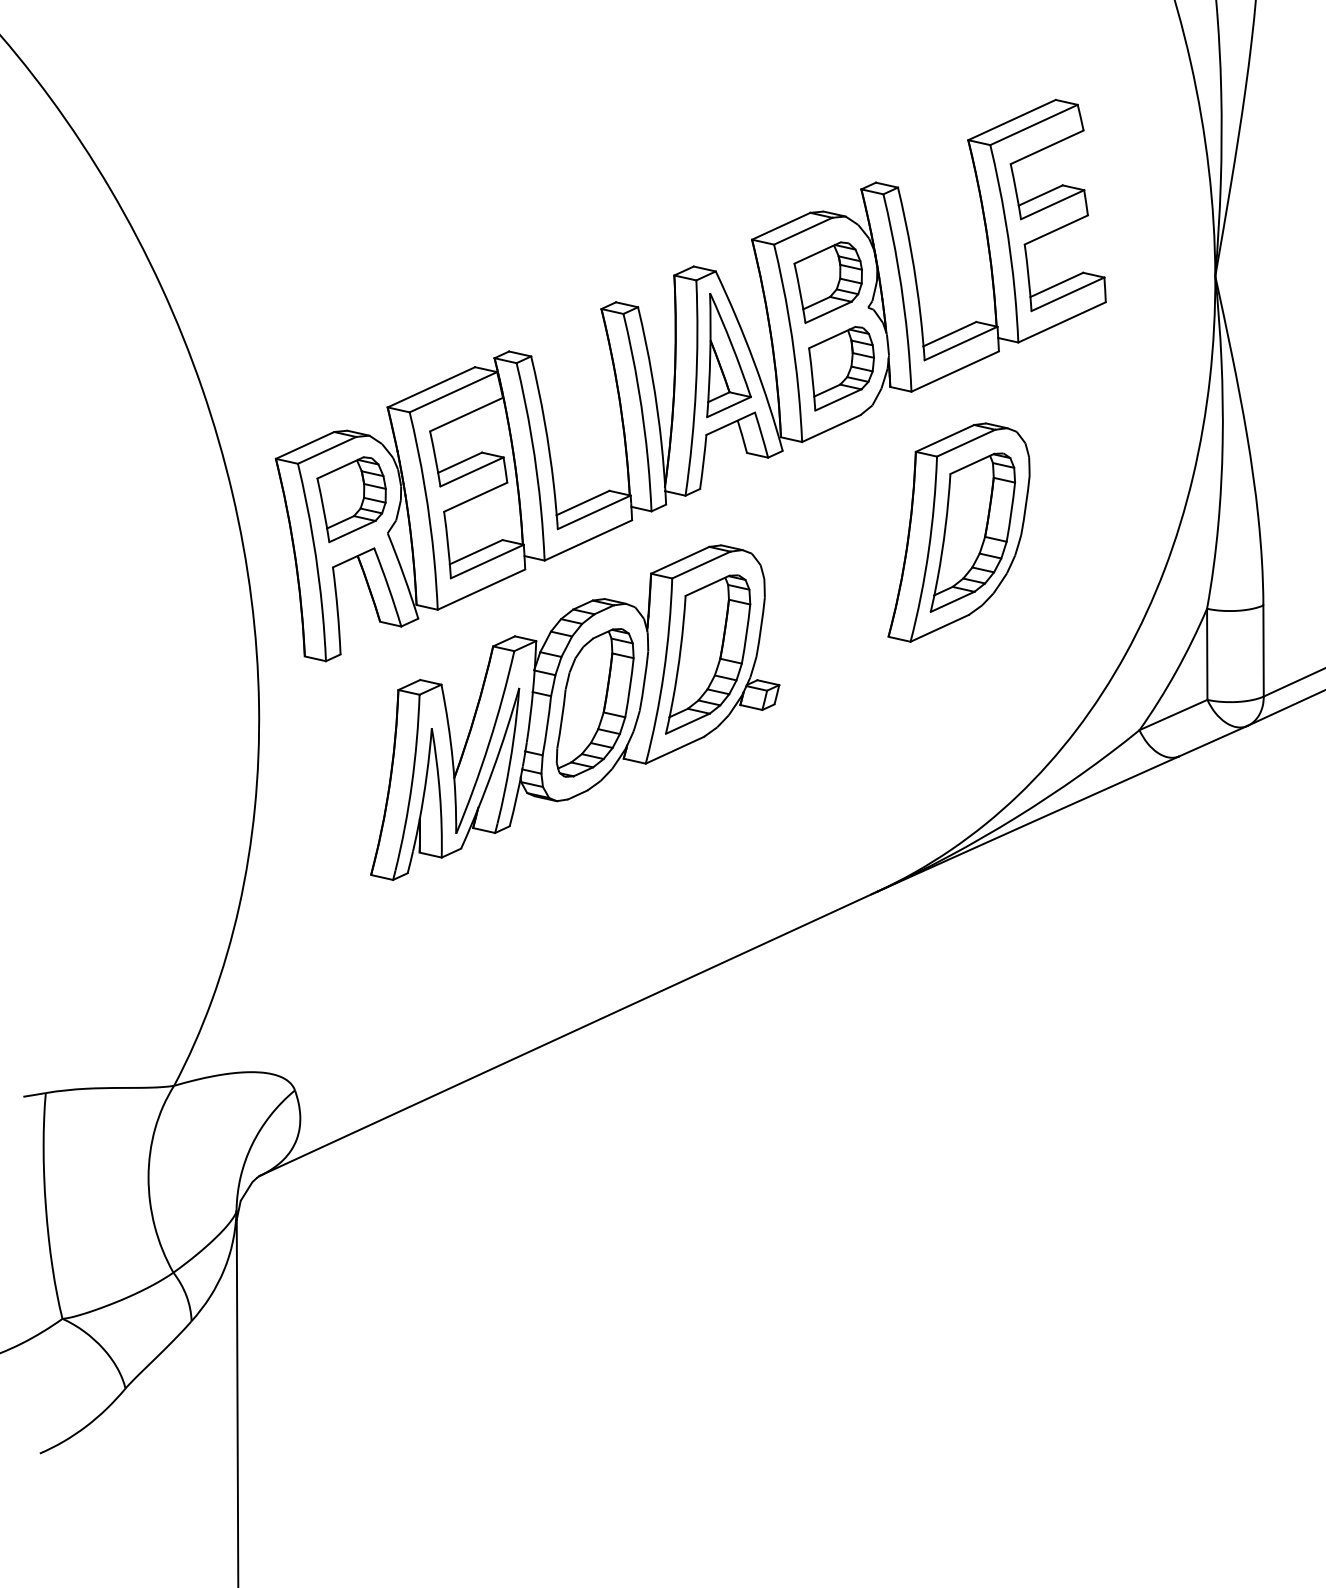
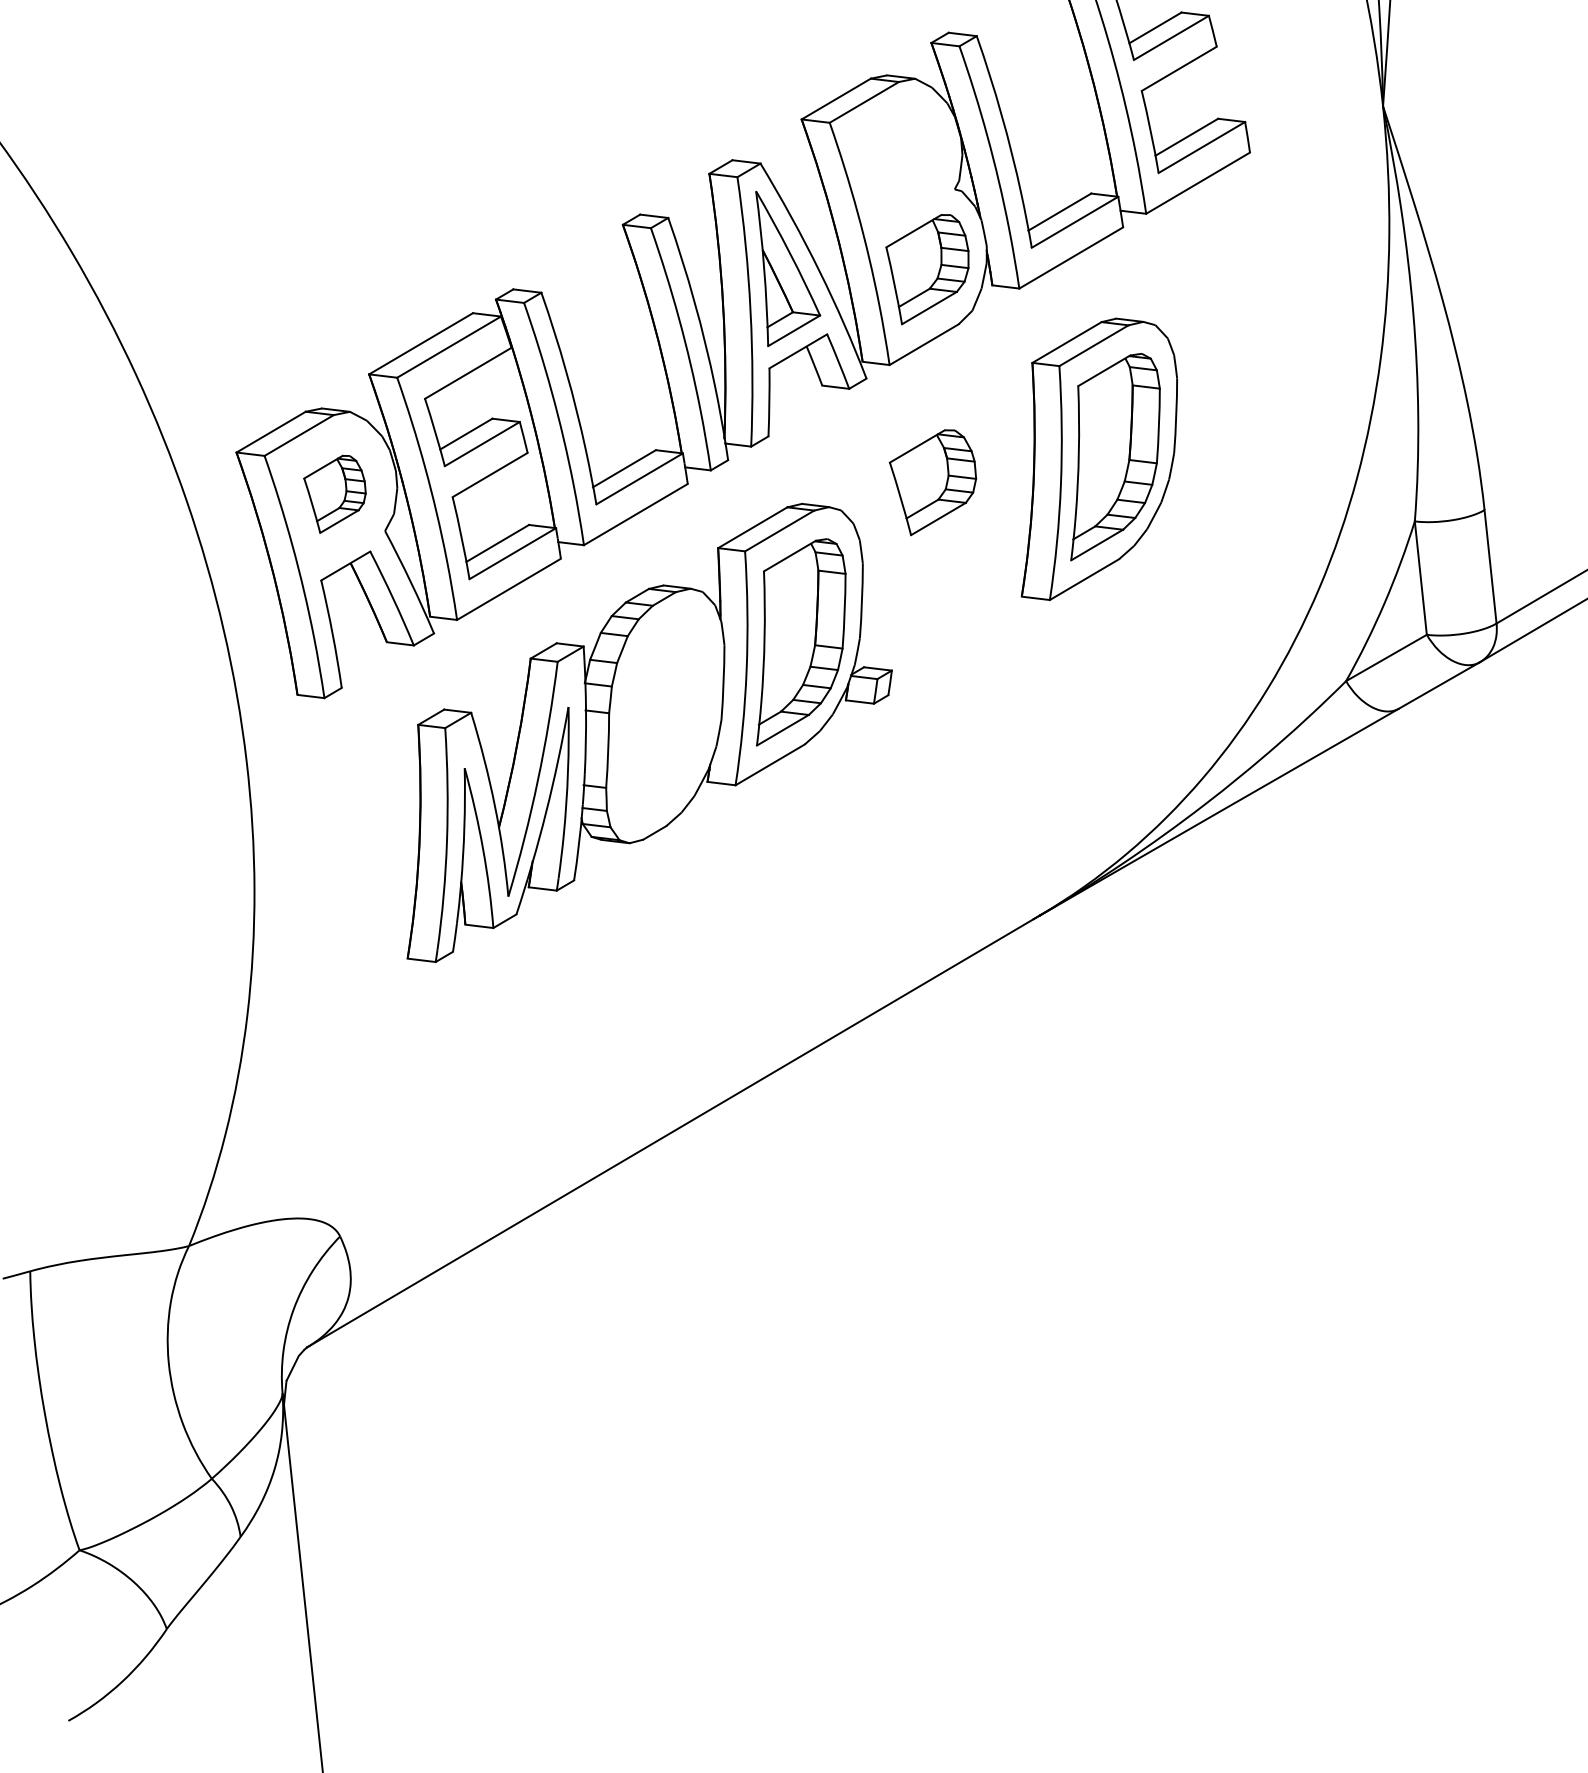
part: (827, 282) -> (933, 481), moved
part: (351, 499) -> (335, 493), size x0.7
part: (594, 702) -> (663, 715), removed

